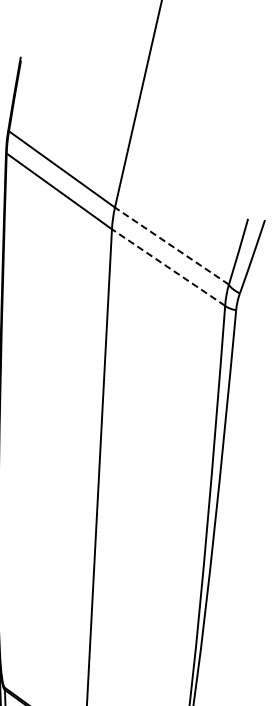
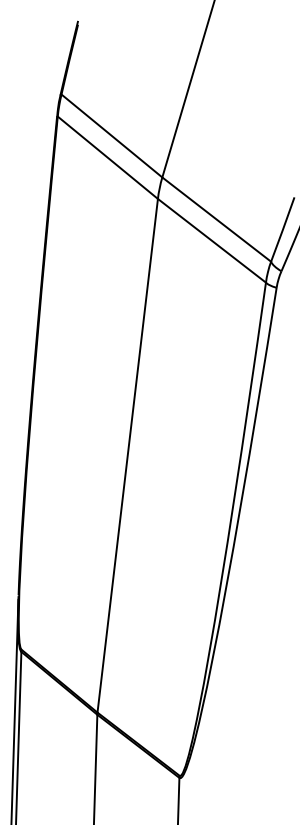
line: (171, 246) -> (216, 219), dashed -> solid
line: (168, 267) -> (211, 240), dashed -> solid

